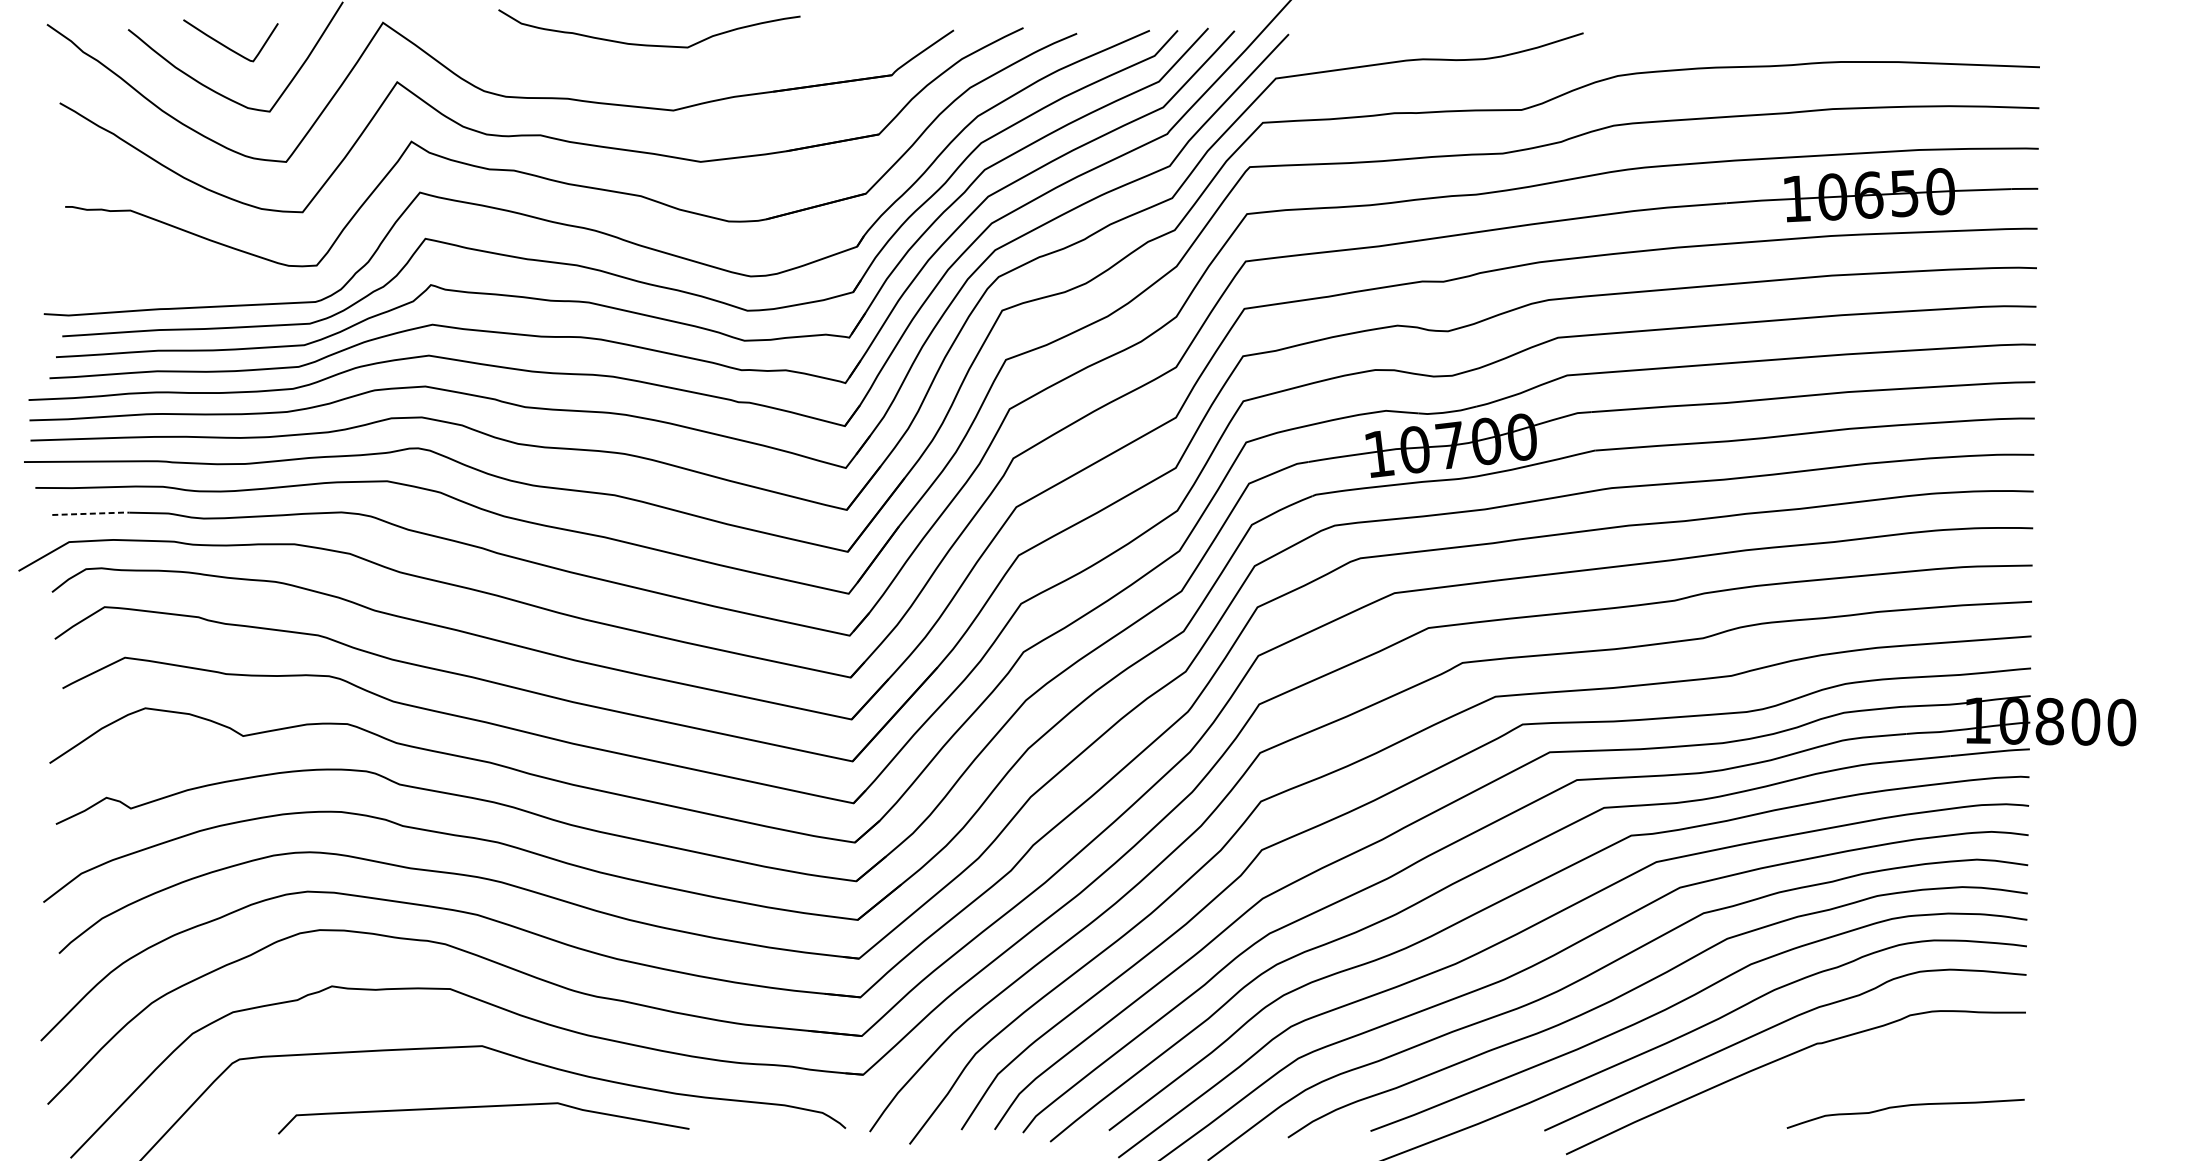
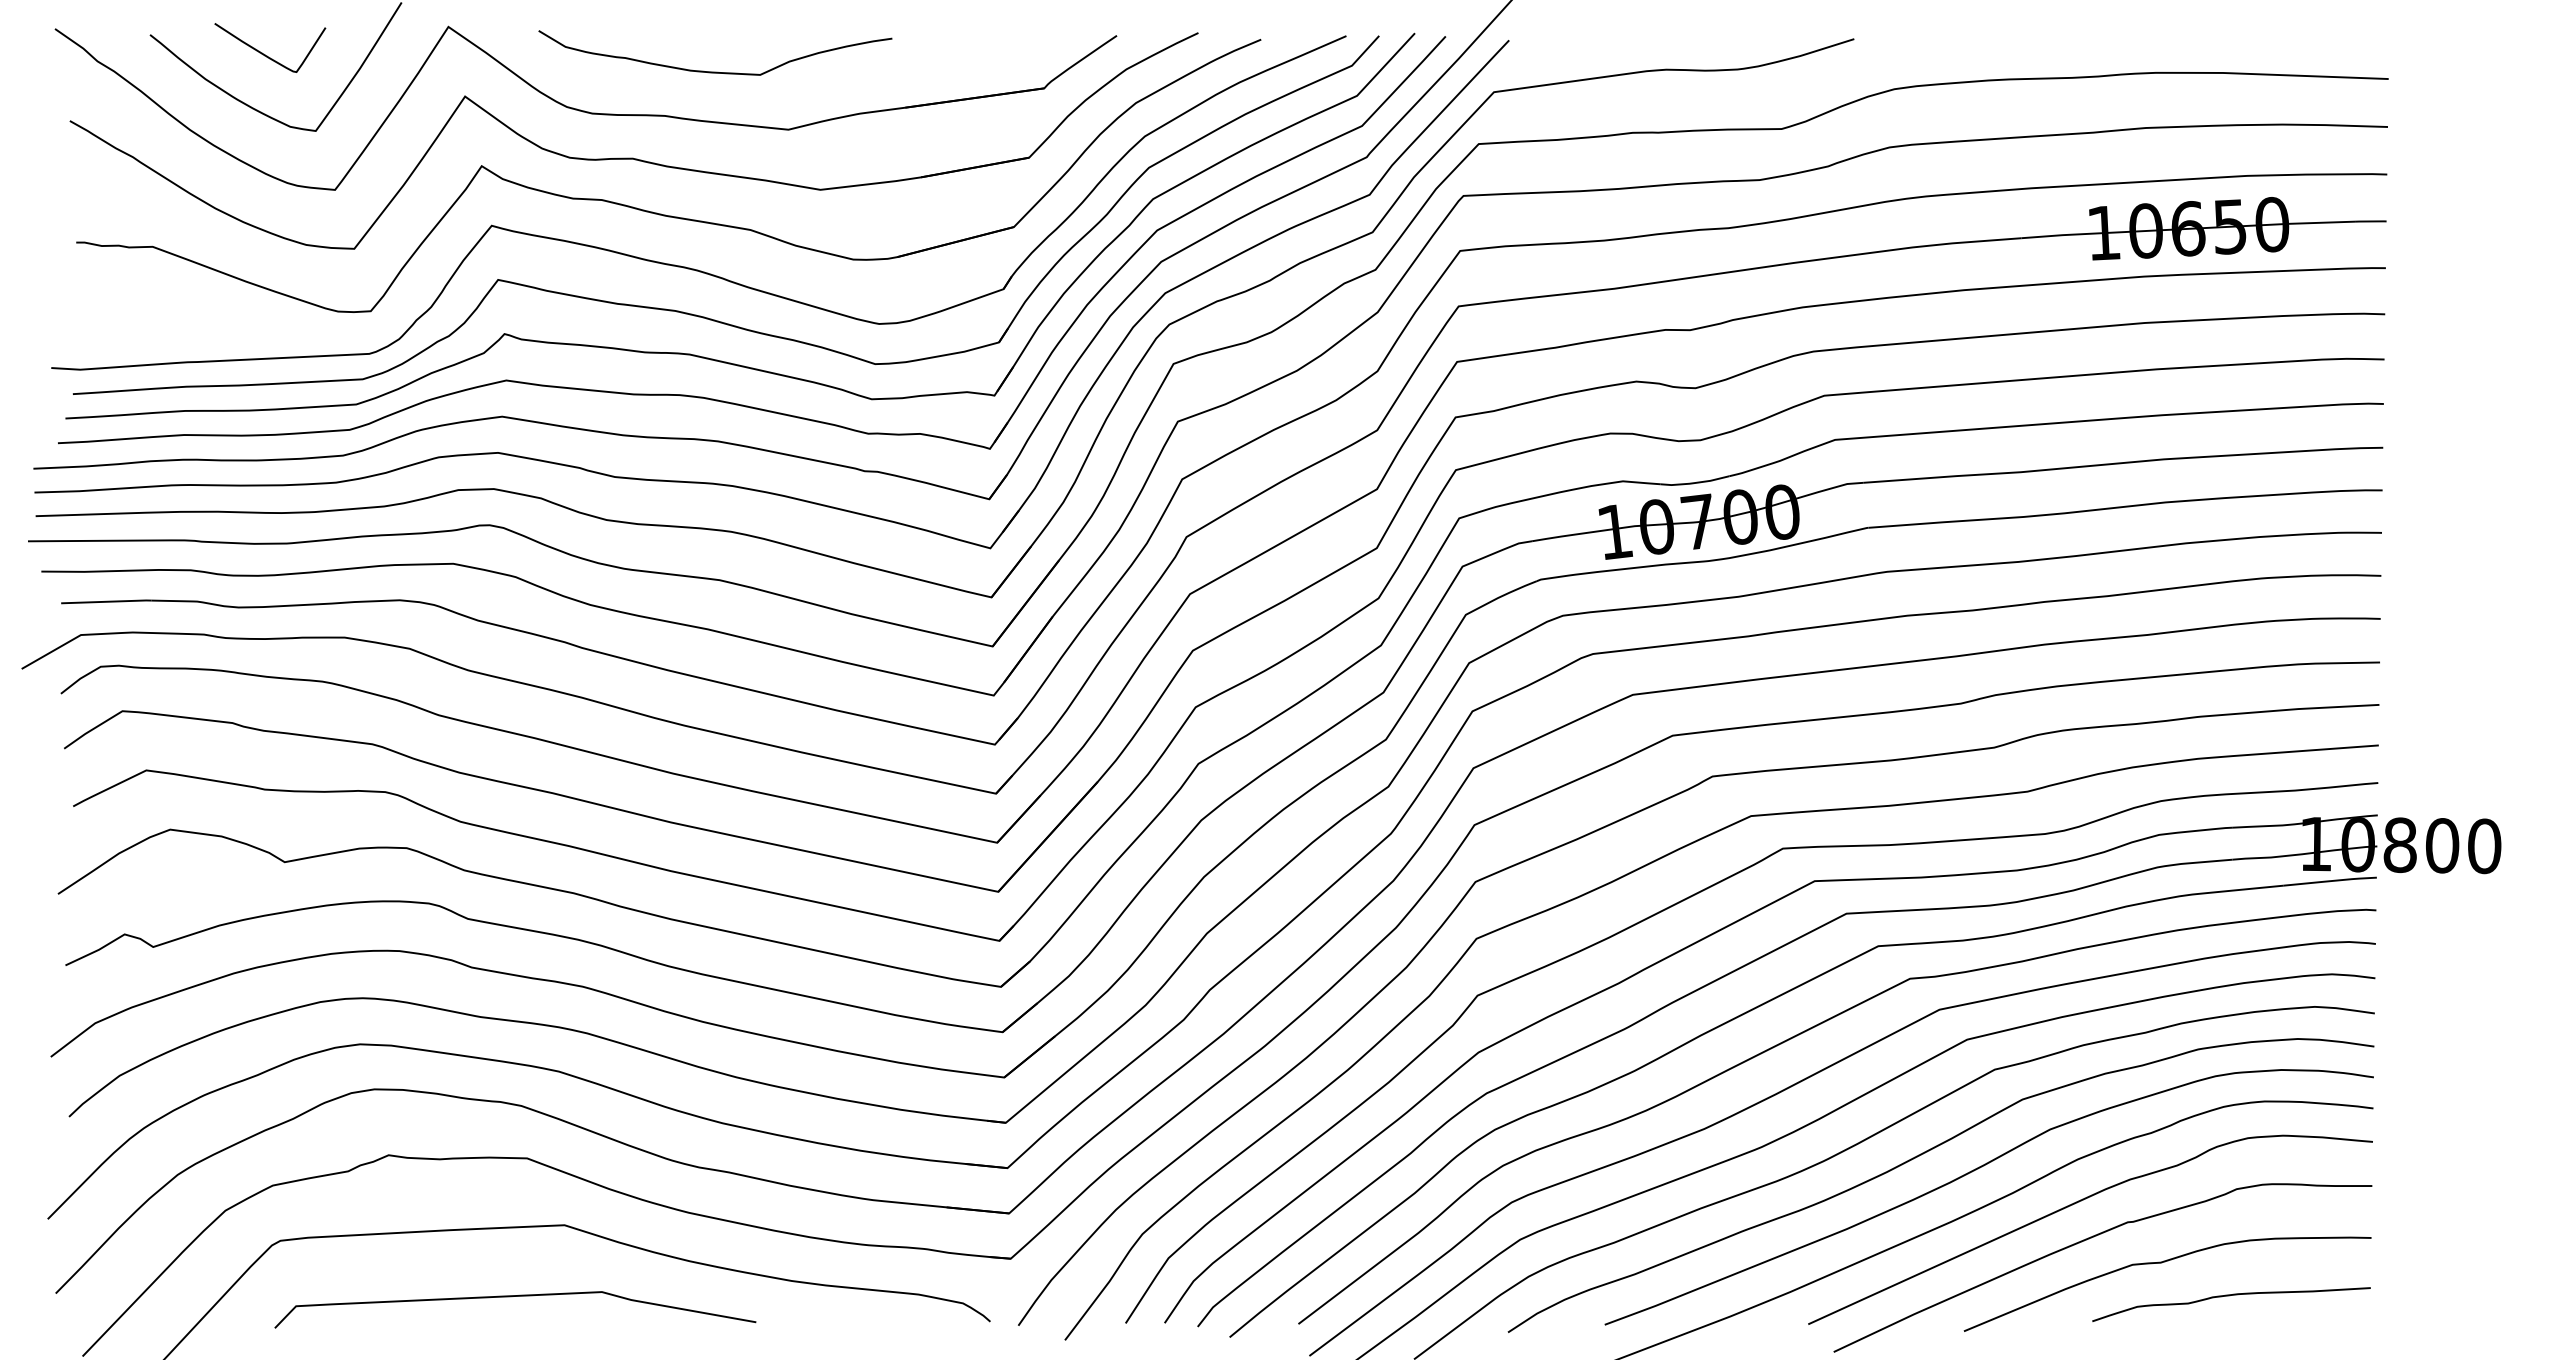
curve: (649, 44) -> (715, 71), moved
line: (91, 513) -> (107, 601), dashed -> solid
curve: (1846, 1078) -> (2162, 1263), added
curve: (480, 1107) -> (511, 1297), moved

